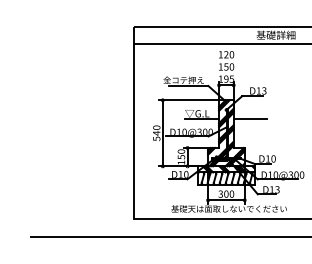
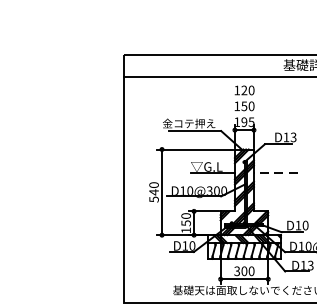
line: (250, 118) -> (275, 173), solid -> dashed

